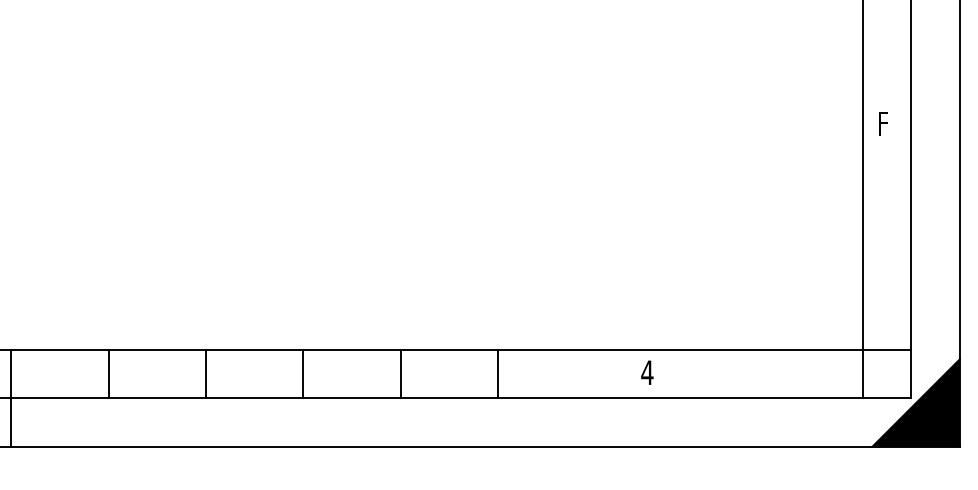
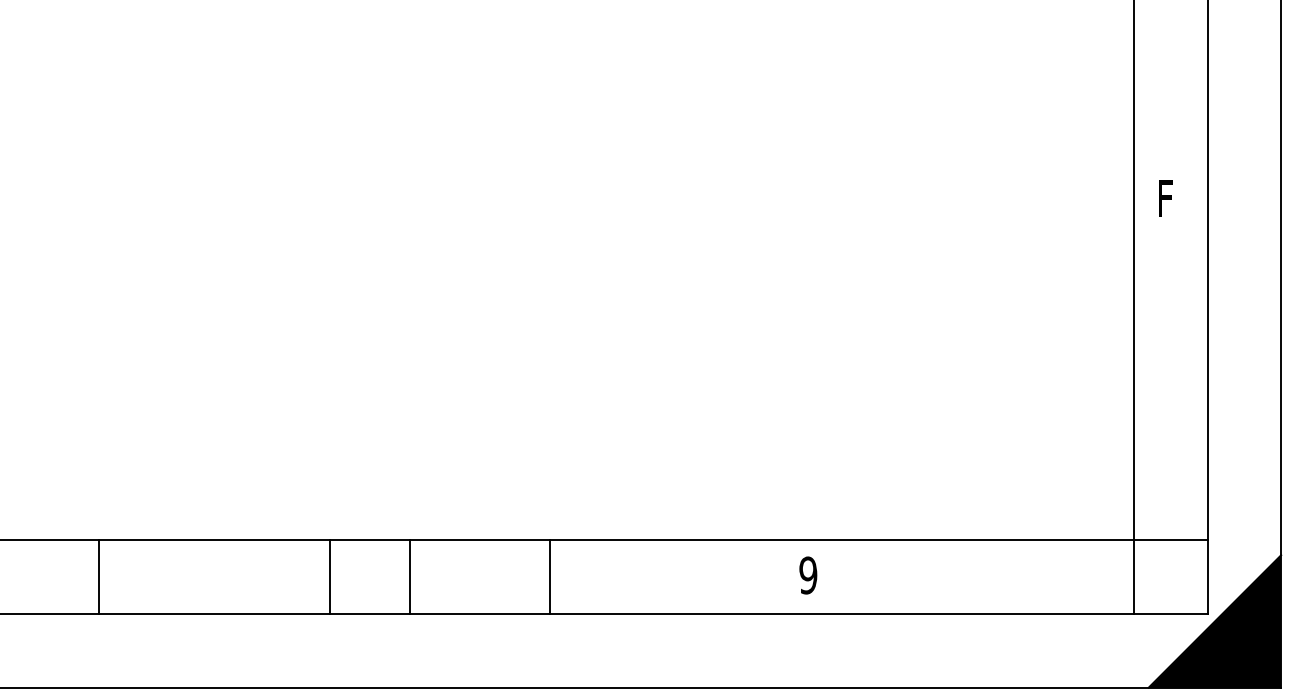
text: (647, 372) -> (808, 575), 4 -> 9
line: (205, 373) -> (98, 576), moved
line: (303, 373) -> (330, 576), moved
line: (400, 373) -> (410, 576), moved
line: (497, 373) -> (549, 576), moved

